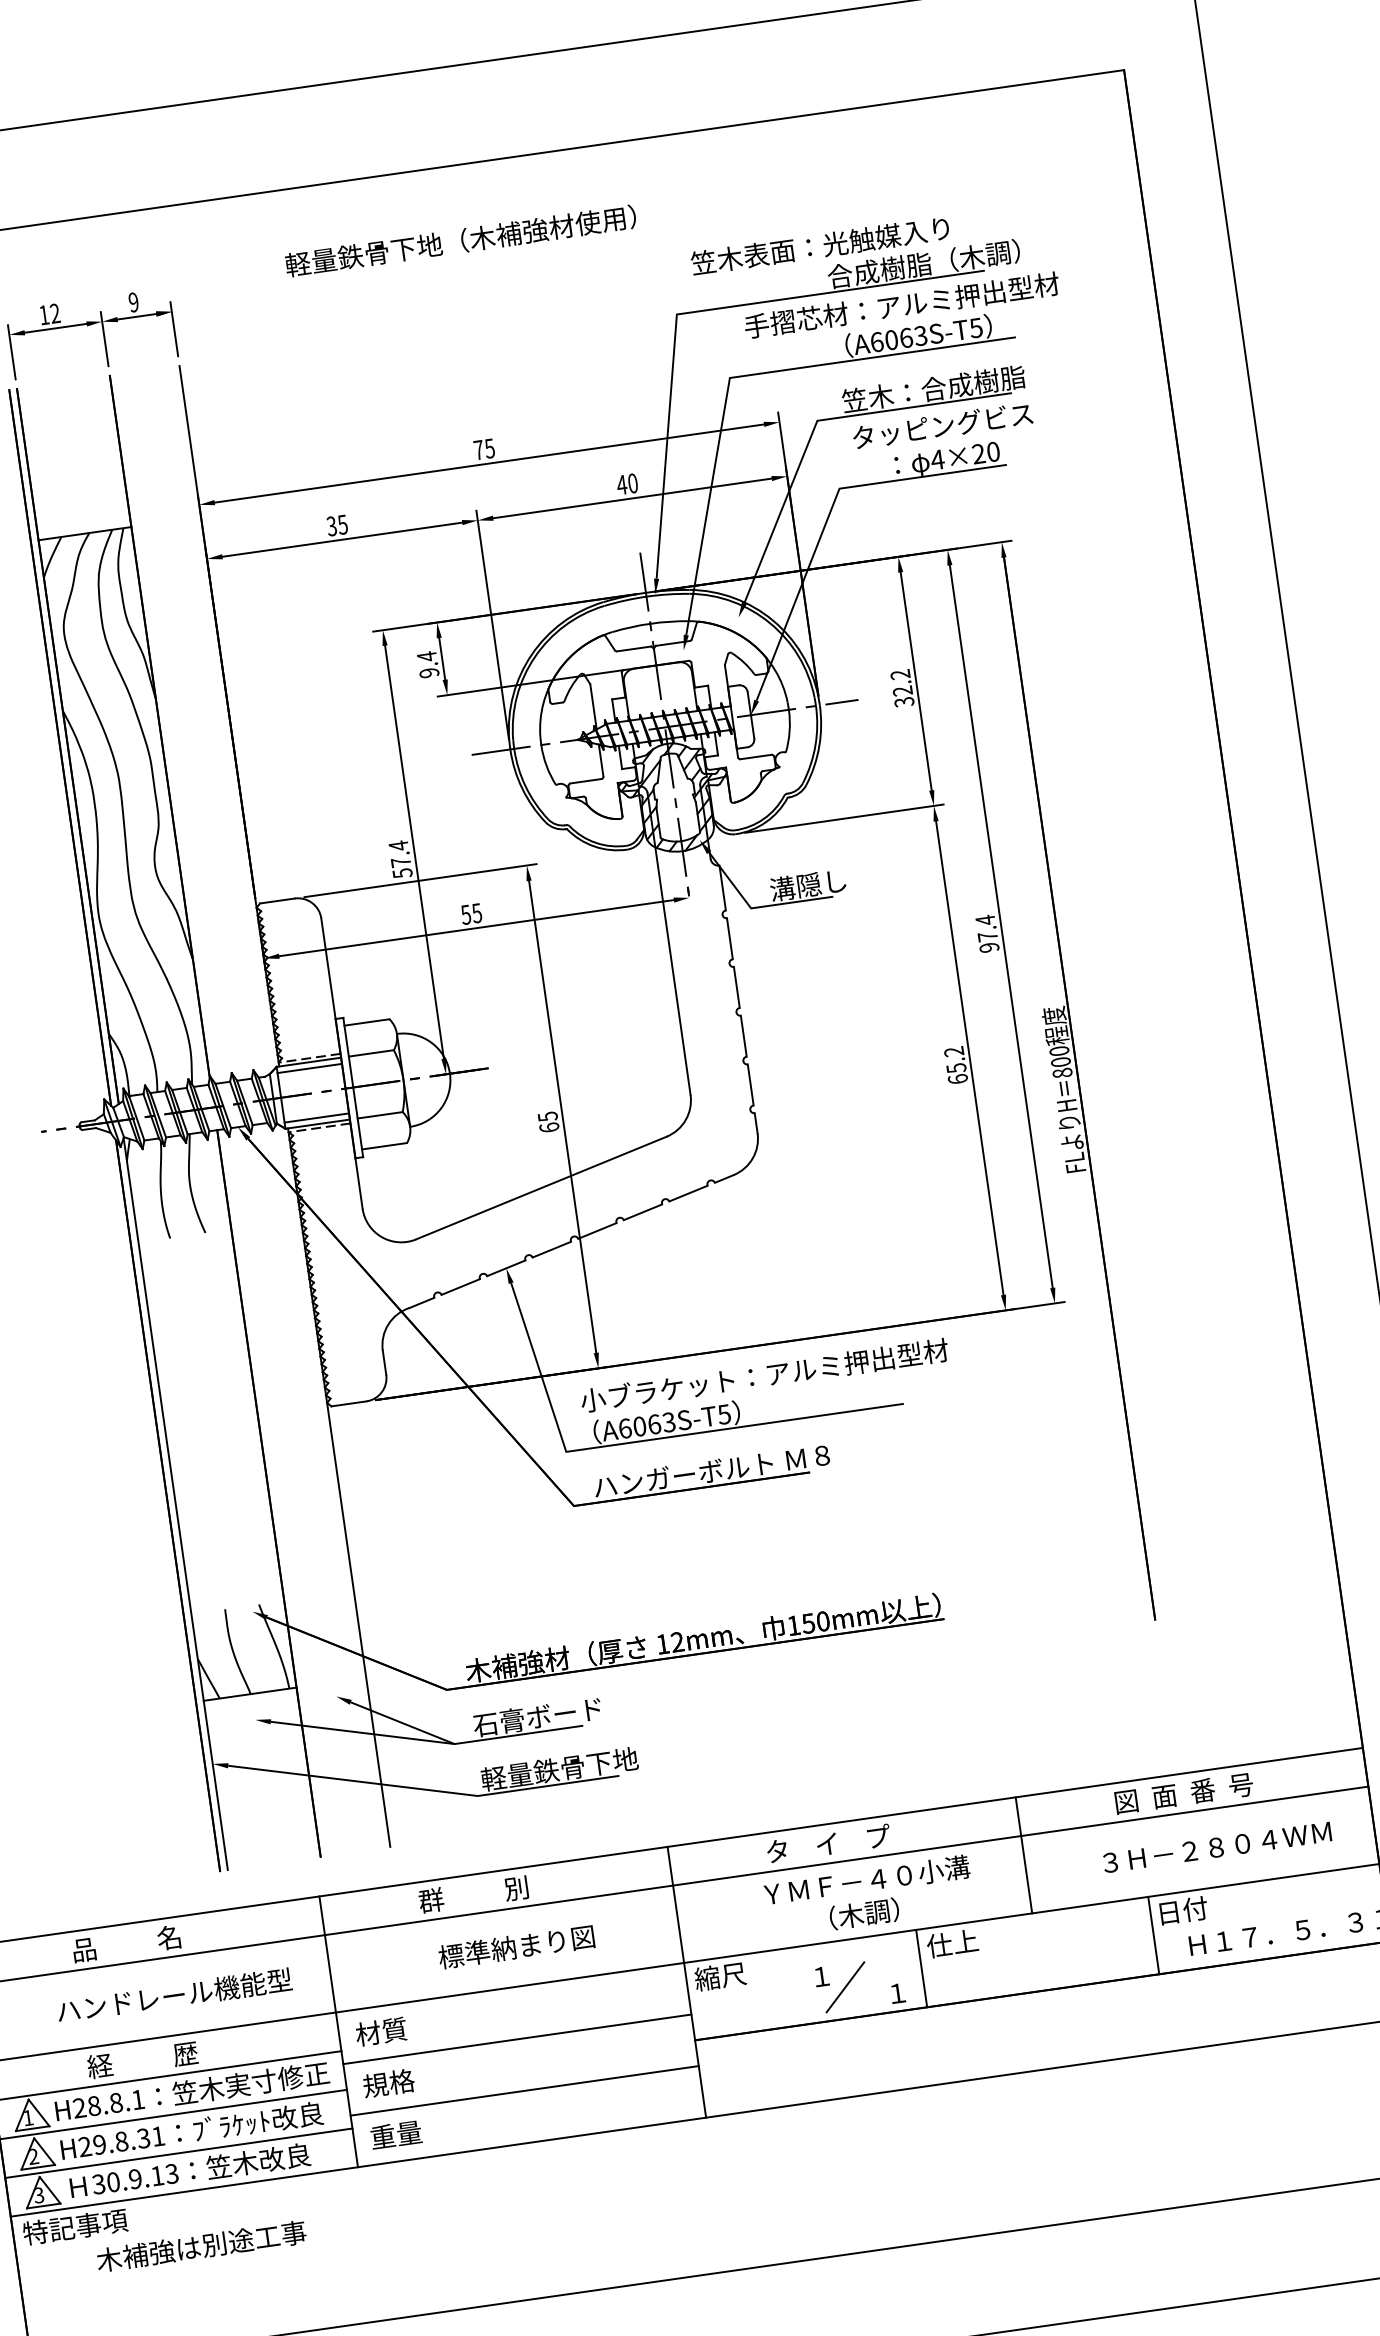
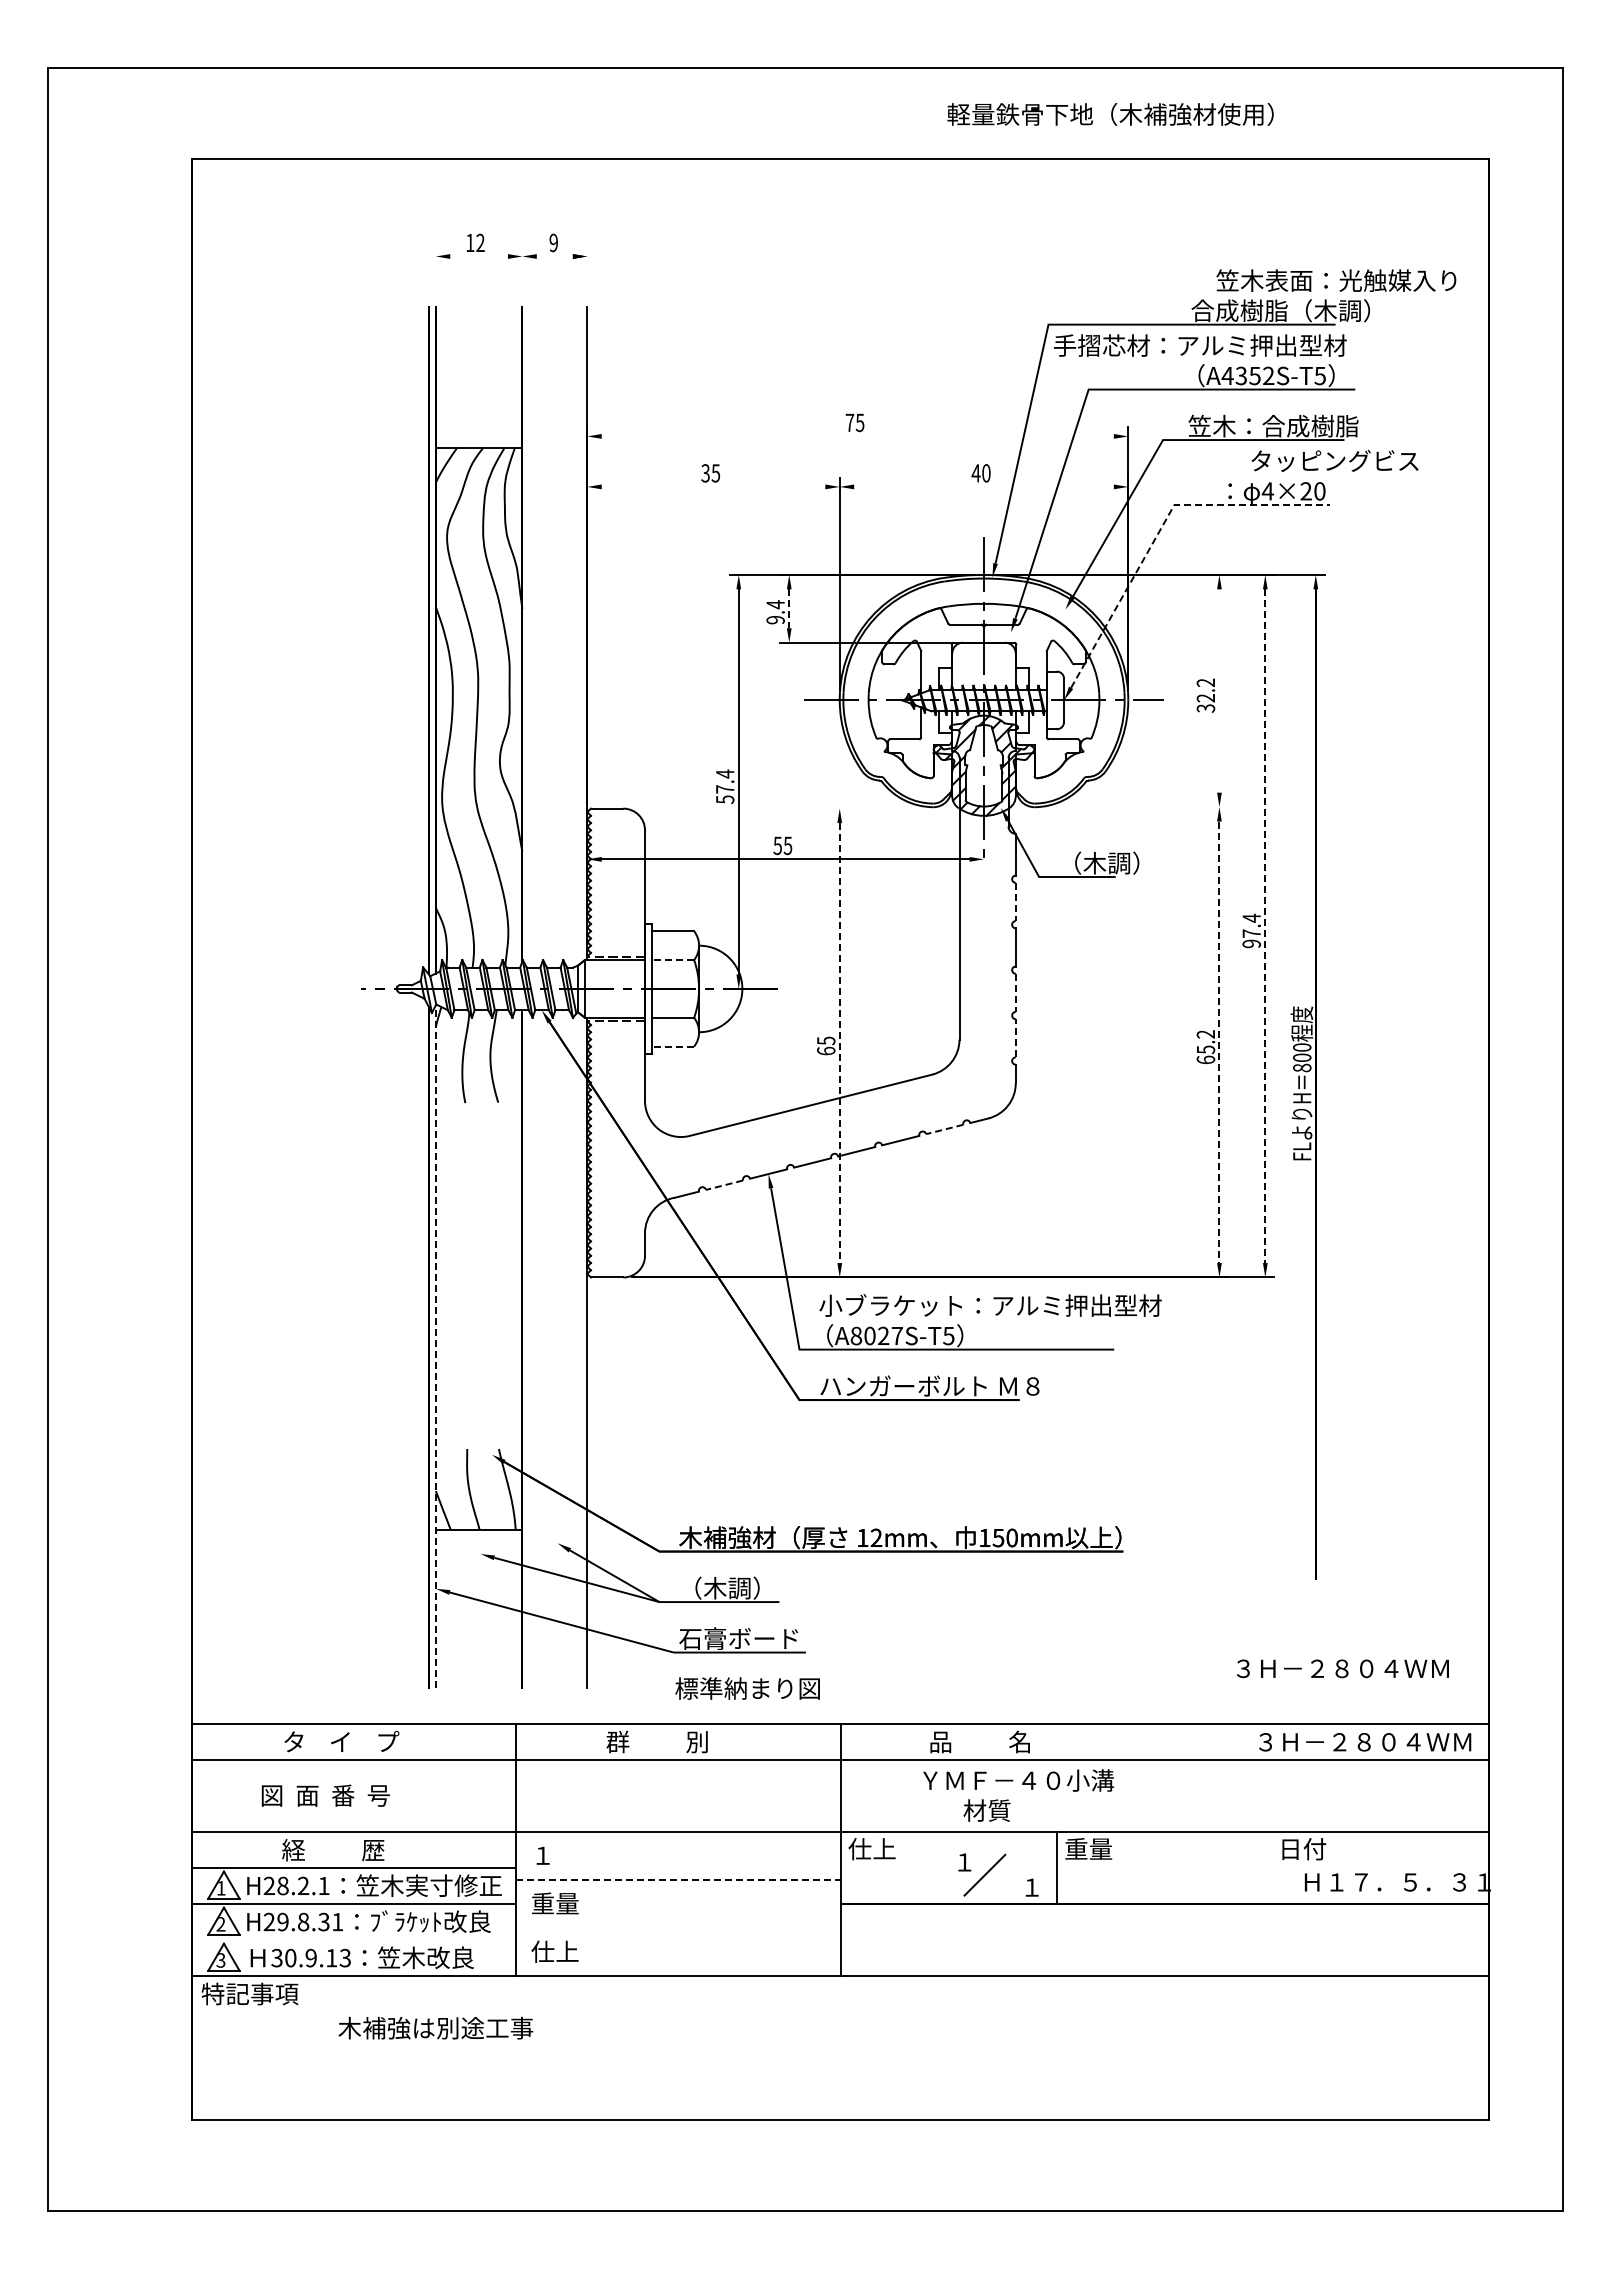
text: (460, 241) -> (1110, 114), moved
text: (820, 245) -> (1336, 280), moved
text: (902, 305) -> (1200, 345), moved
line: (136, 316) -> (554, 256), removed
line: (55, 328) -> (478, 256), removed
line: (174, 328) -> (587, 272), removed
line: (104, 338) -> (522, 272), removed
text: (898, 338) -> (1247, 375), A6063S-T5 -> A4352S-T5
line: (11, 352) -> (435, 272), removed
text: (942, 425) -> (1334, 460), moved
line: (489, 463) -> (857, 436), removed
line: (631, 498) -> (983, 486), removed
line: (829, 514) -> (1161, 527), solid -> dashed
line: (342, 539) -> (713, 486), removed
line: (442, 659) -> (789, 609), solid -> dashed
line: (916, 680) -> (1219, 690), removed
line: (843, 819) -> (1135, 807), removed
line: (420, 880) -> (740, 808), removed
text: (813, 883) -> (1099, 862), 溝隠し -> （木調）
line: (1001, 926) -> (1265, 926), solid -> dashed
line: (729, 939) -> (1015, 902), solid -> dashed
line: (743, 1036) -> (1015, 993), solid -> dashed
line: (371, 1053) -> (673, 960), solid -> dashed
line: (969, 1058) -> (1219, 1042), solid -> dashed
line: (309, 1068) -> (614, 965), removed
line: (750, 1084) -> (1015, 1037), solid -> dashed
line: (562, 1117) -> (839, 1043), solid -> dashed
line: (316, 1118) -> (614, 1012), removed
line: (384, 1146) -> (673, 1046), solid -> dashed
line: (688, 1193) -> (944, 1129), solid -> dashed
line: (460, 1287) -> (724, 1185), solid -> dashed
text: (646, 1425) -> (876, 1335), A6063S-T5 -> A8027S-T5
line: (175, 1504) -> (435, 1346), solid -> dashed
text: (537, 1716) -> (738, 1587), 石膏ボード -> （木調）
text: (558, 1769) -> (751, 1638), 軽量鉄骨下地 -> 石膏ボード
text: (1231, 1787) -> (1363, 1742), 図  面  番  号 -> ３Ｈ－２８０４ＷＭ
text: (827, 1843) -> (987, 1741), タ    イ    プ -> 品          名
text: (1216, 1847) -> (1342, 1668), moved
line: (1024, 1854) -> (1165, 1777), removed
text: (855, 1915) -> (1003, 1810), （木調） -> 材質
line: (1153, 1935) -> (1273, 1867), removed
text: (134, 1942) -> (341, 1741), 品          名 -> タ    イ    プ
text: (952, 1943) -> (1088, 1849), 仕上 -> 重量
text: (516, 1946) -> (747, 1688), moved
text: (719, 1976) -> (871, 1848), 縮尺 -> 仕上
text: (174, 1995) -> (370, 1795), ハンドレール機能型 -> 図  面  番  号
text: (380, 2031) -> (554, 1855), 材質 -> １
line: (517, 2039) -> (678, 1880), solid -> dashed
text: (388, 2083) -> (554, 1903), 規格 -> 重量
line: (524, 2091) -> (678, 1928), removed
text: (116, 2102) -> (303, 1885), H28.8.1 -> H28.2.1
text: (395, 2134) -> (554, 1951), 重量 -> 仕上
line: (179, 2153) -> (354, 1940), removed
text: (201, 2245) -> (435, 2027), moved

